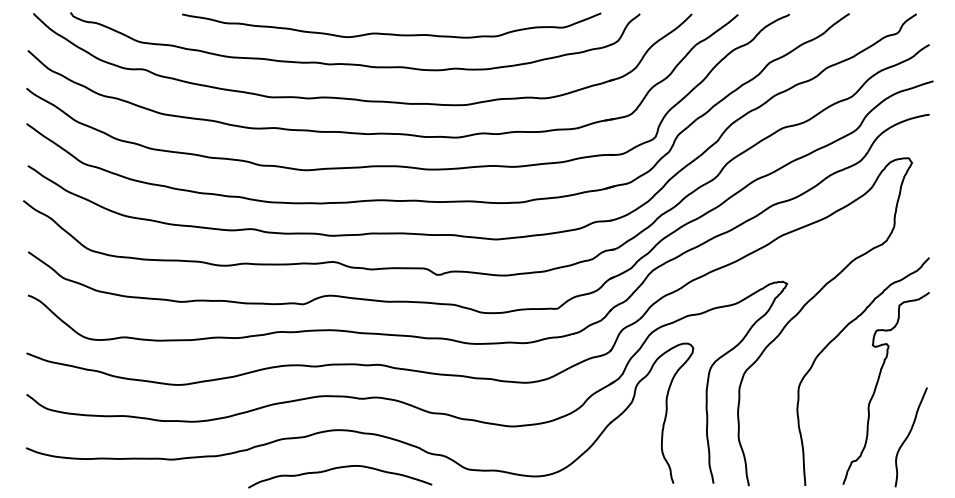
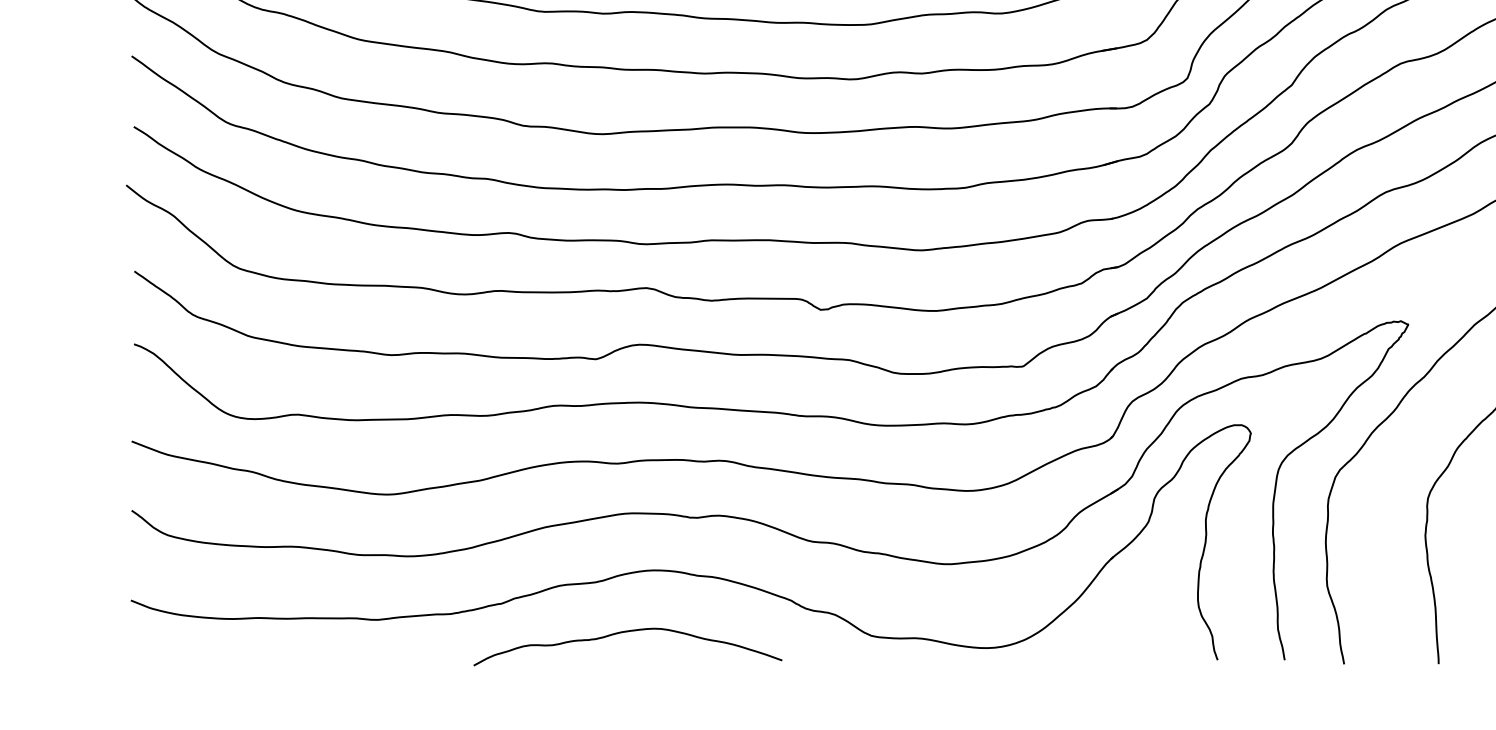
curve: (340, 468) -> (628, 633), moved

